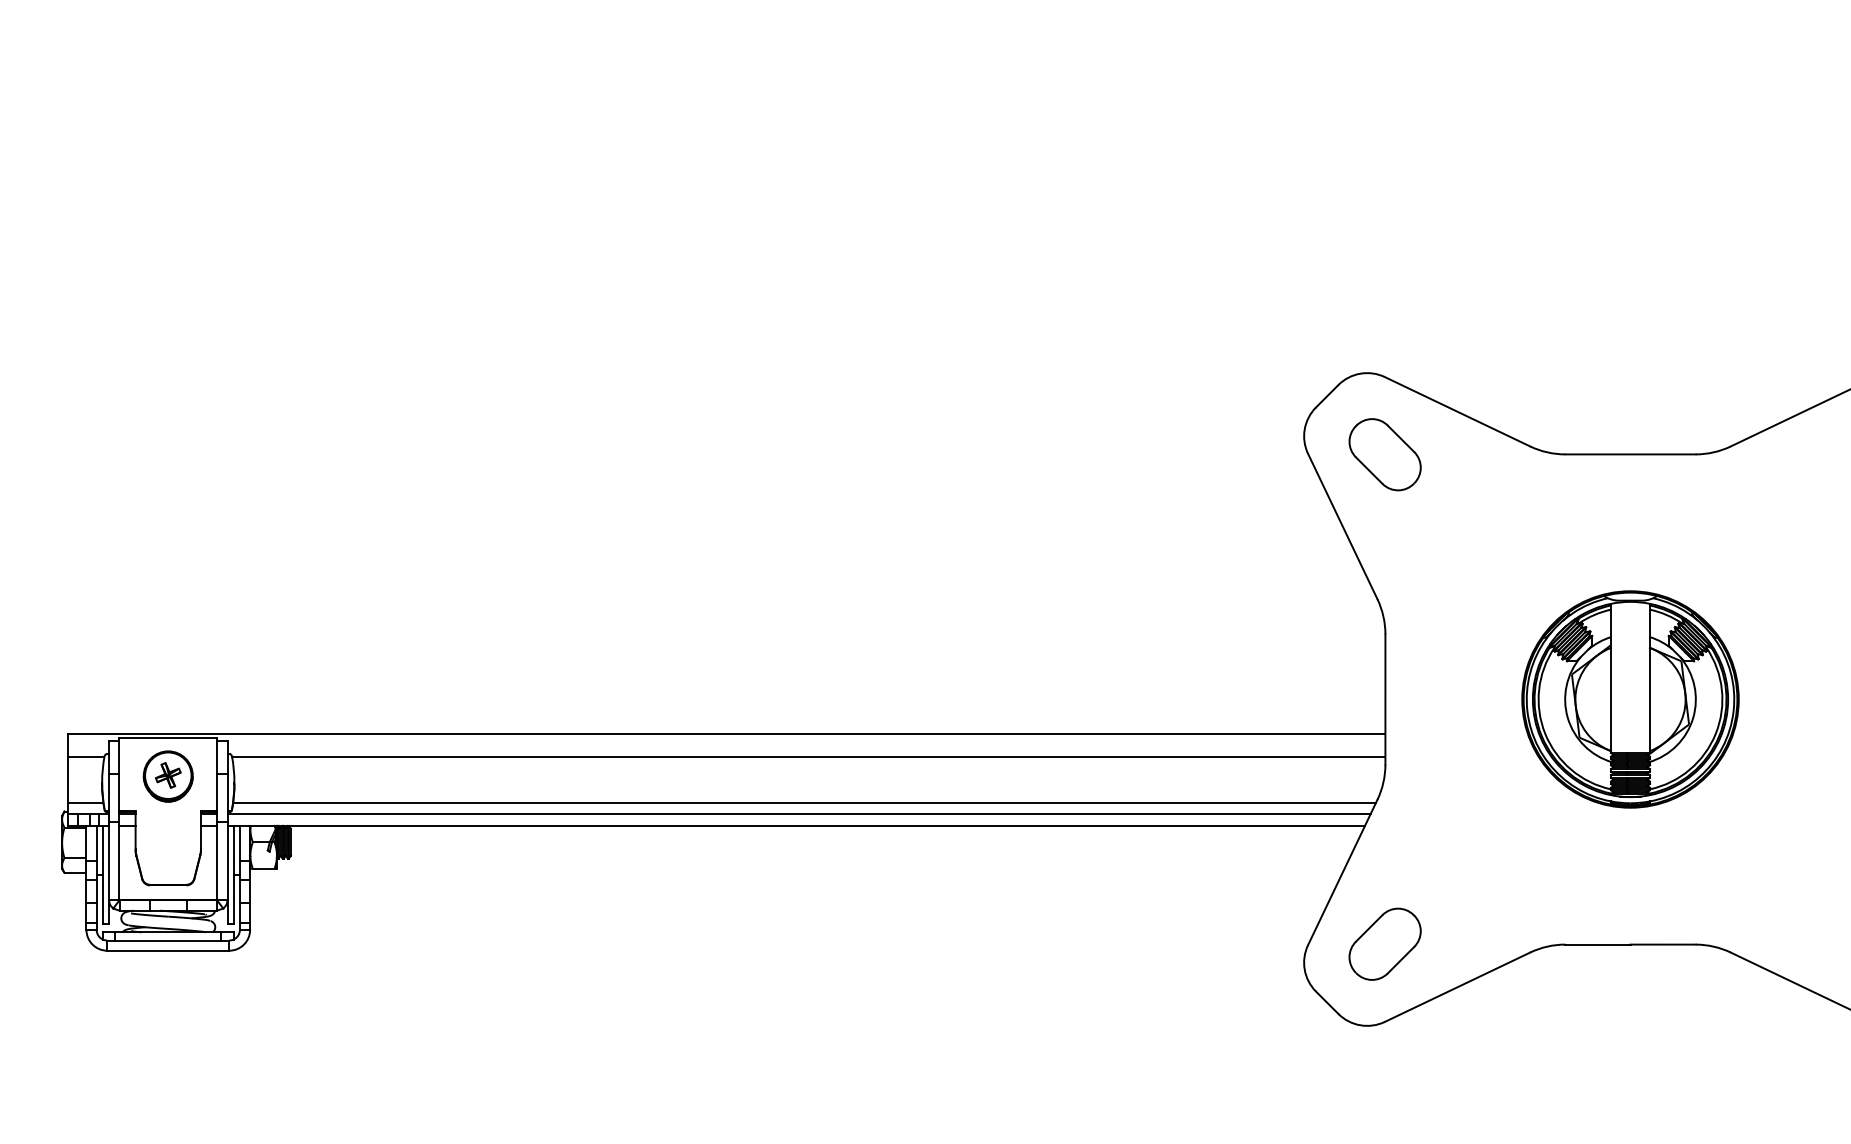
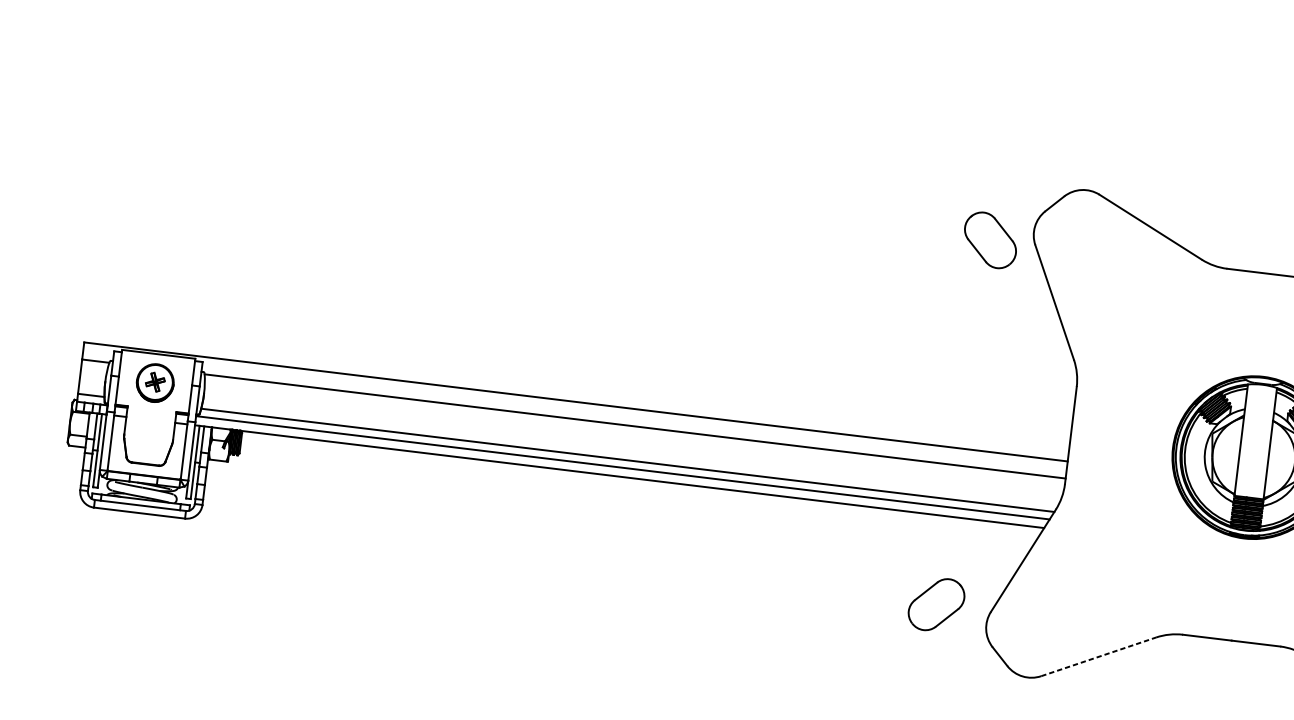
part: (1384, 454) -> (990, 240), moved
part: (1384, 943) -> (936, 604), moved
line: (1457, 987) -> (1098, 657), solid -> dashed

